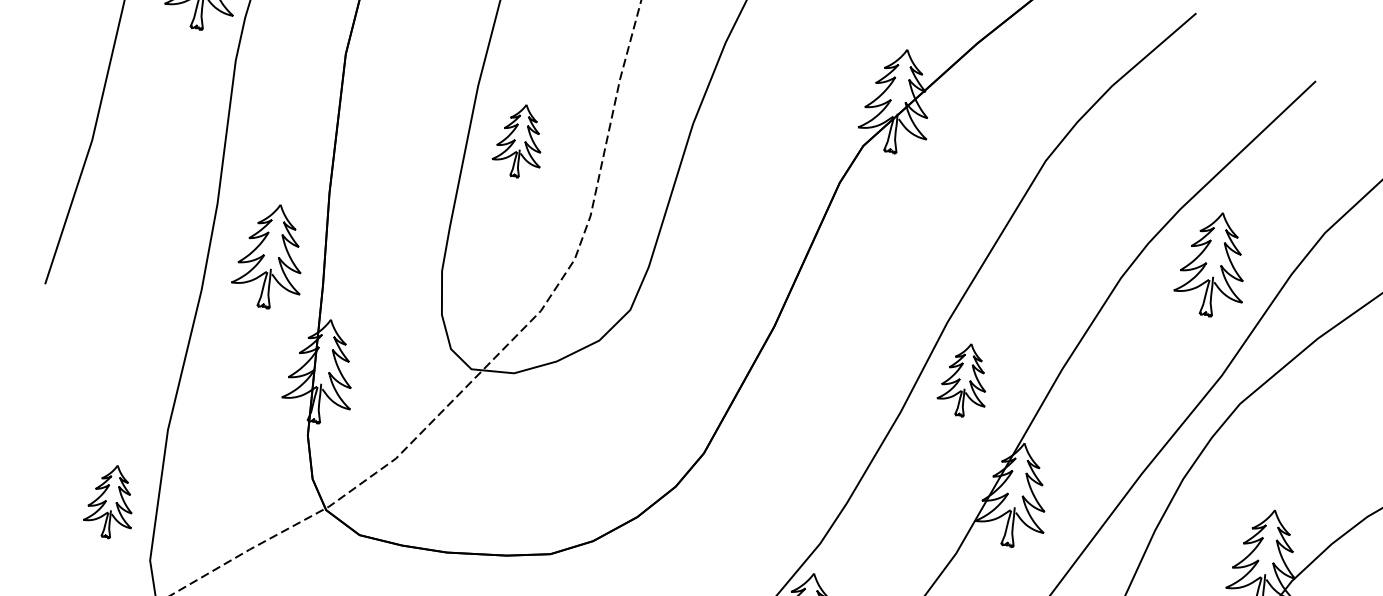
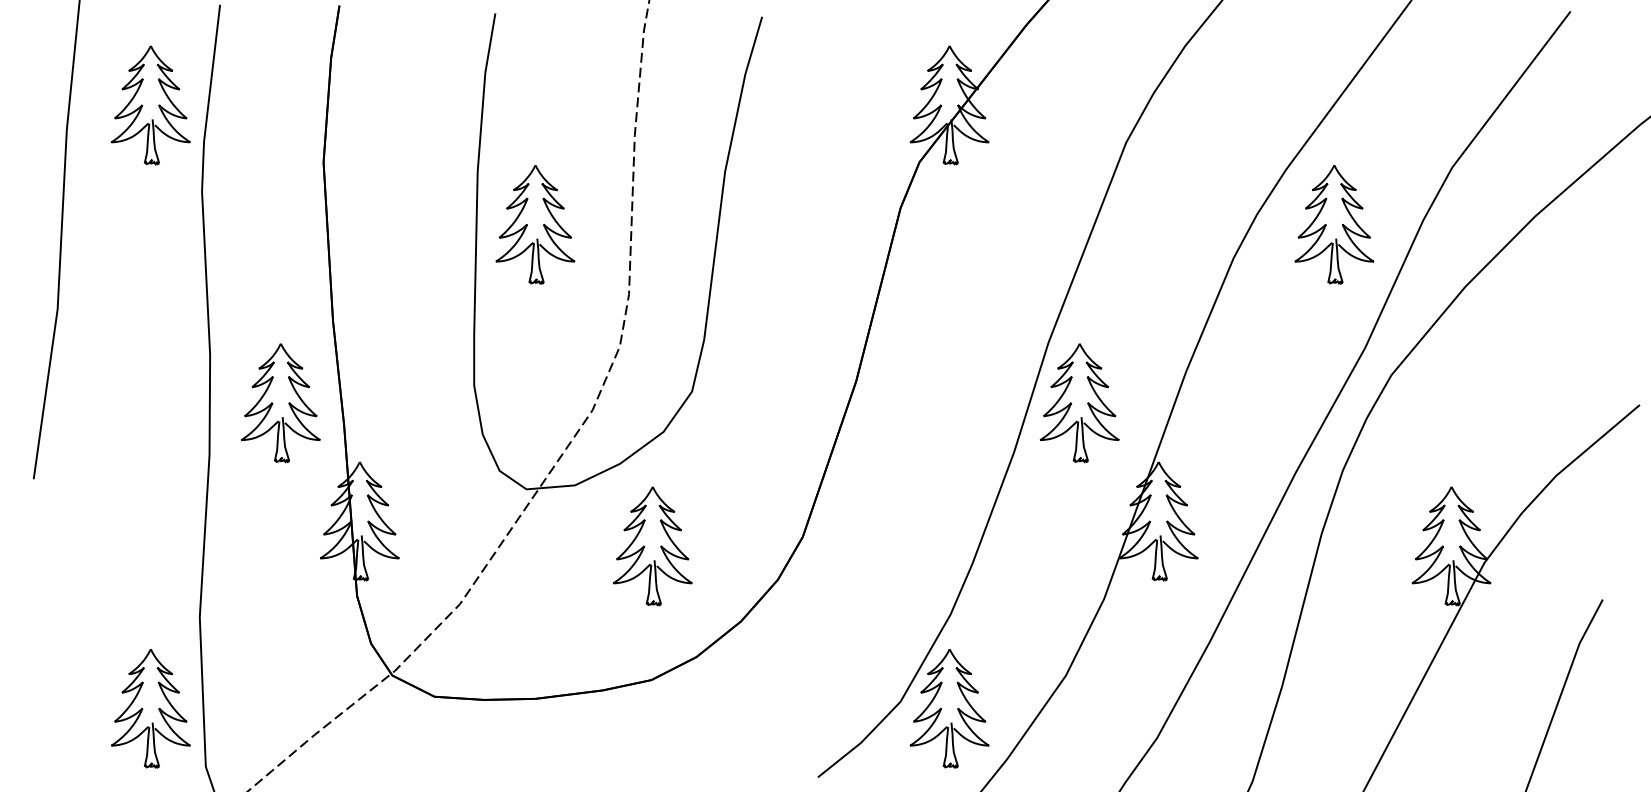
part: (520, 140) -> (535, 224), size x1.43
part: (964, 380) -> (1079, 403), size x1.43
part: (572, 438) -> (652, 546), added
part: (111, 501) -> (150, 708), size x1.43

